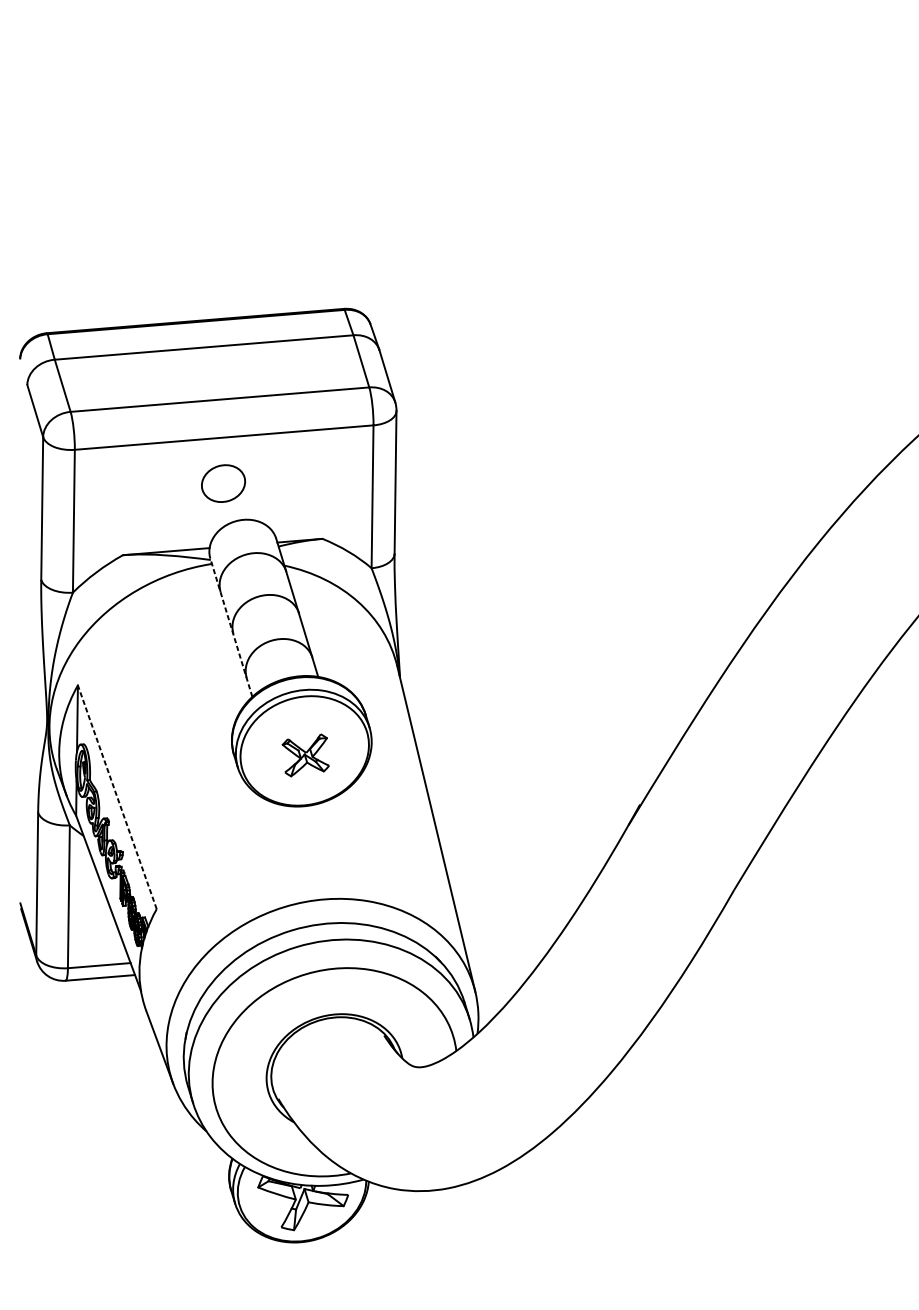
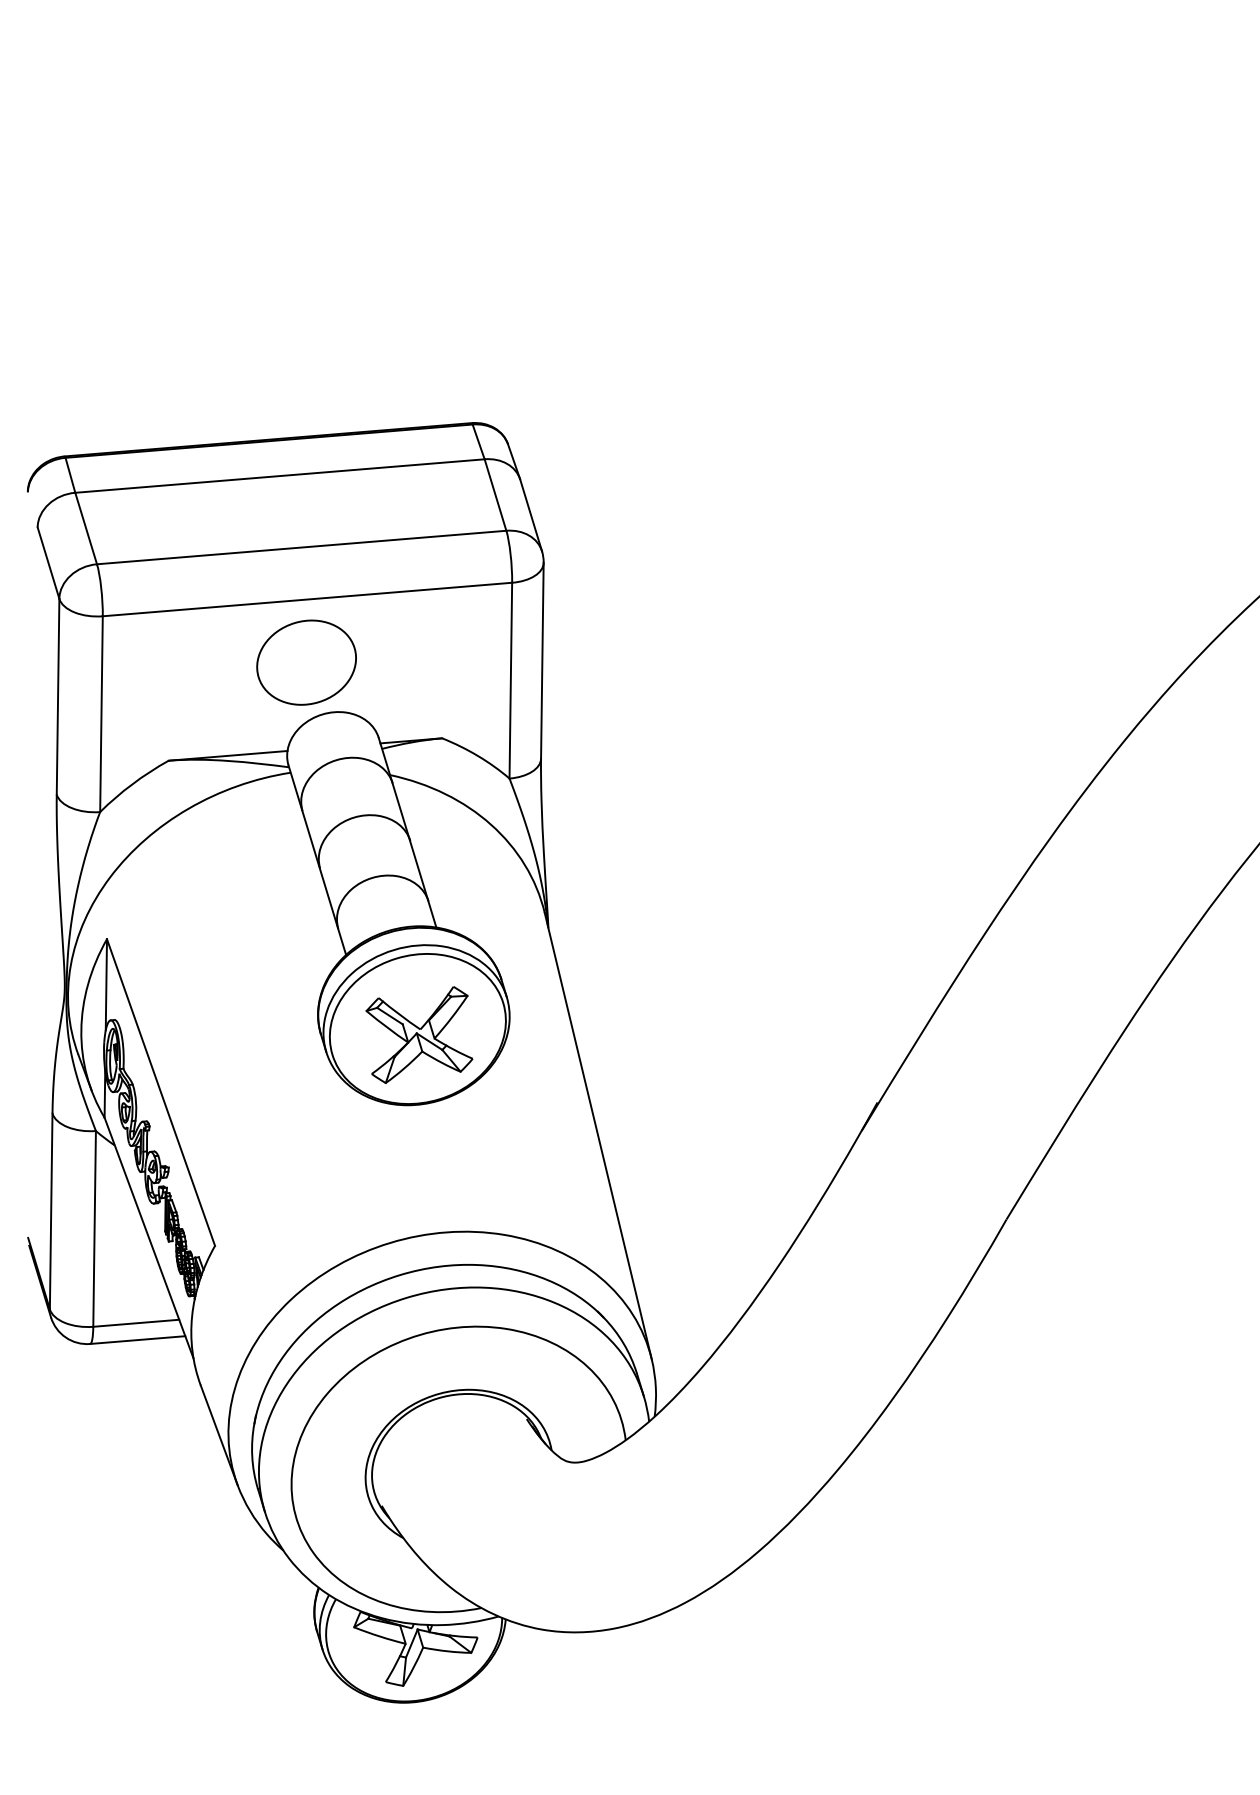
part: (223, 483) -> (306, 662), size x1.67
line: (231, 627) -> (317, 859), dashed -> solid
part: (305, 754) -> (419, 1034), size x1.67
line: (117, 797) -> (161, 1092), dashed -> solid

